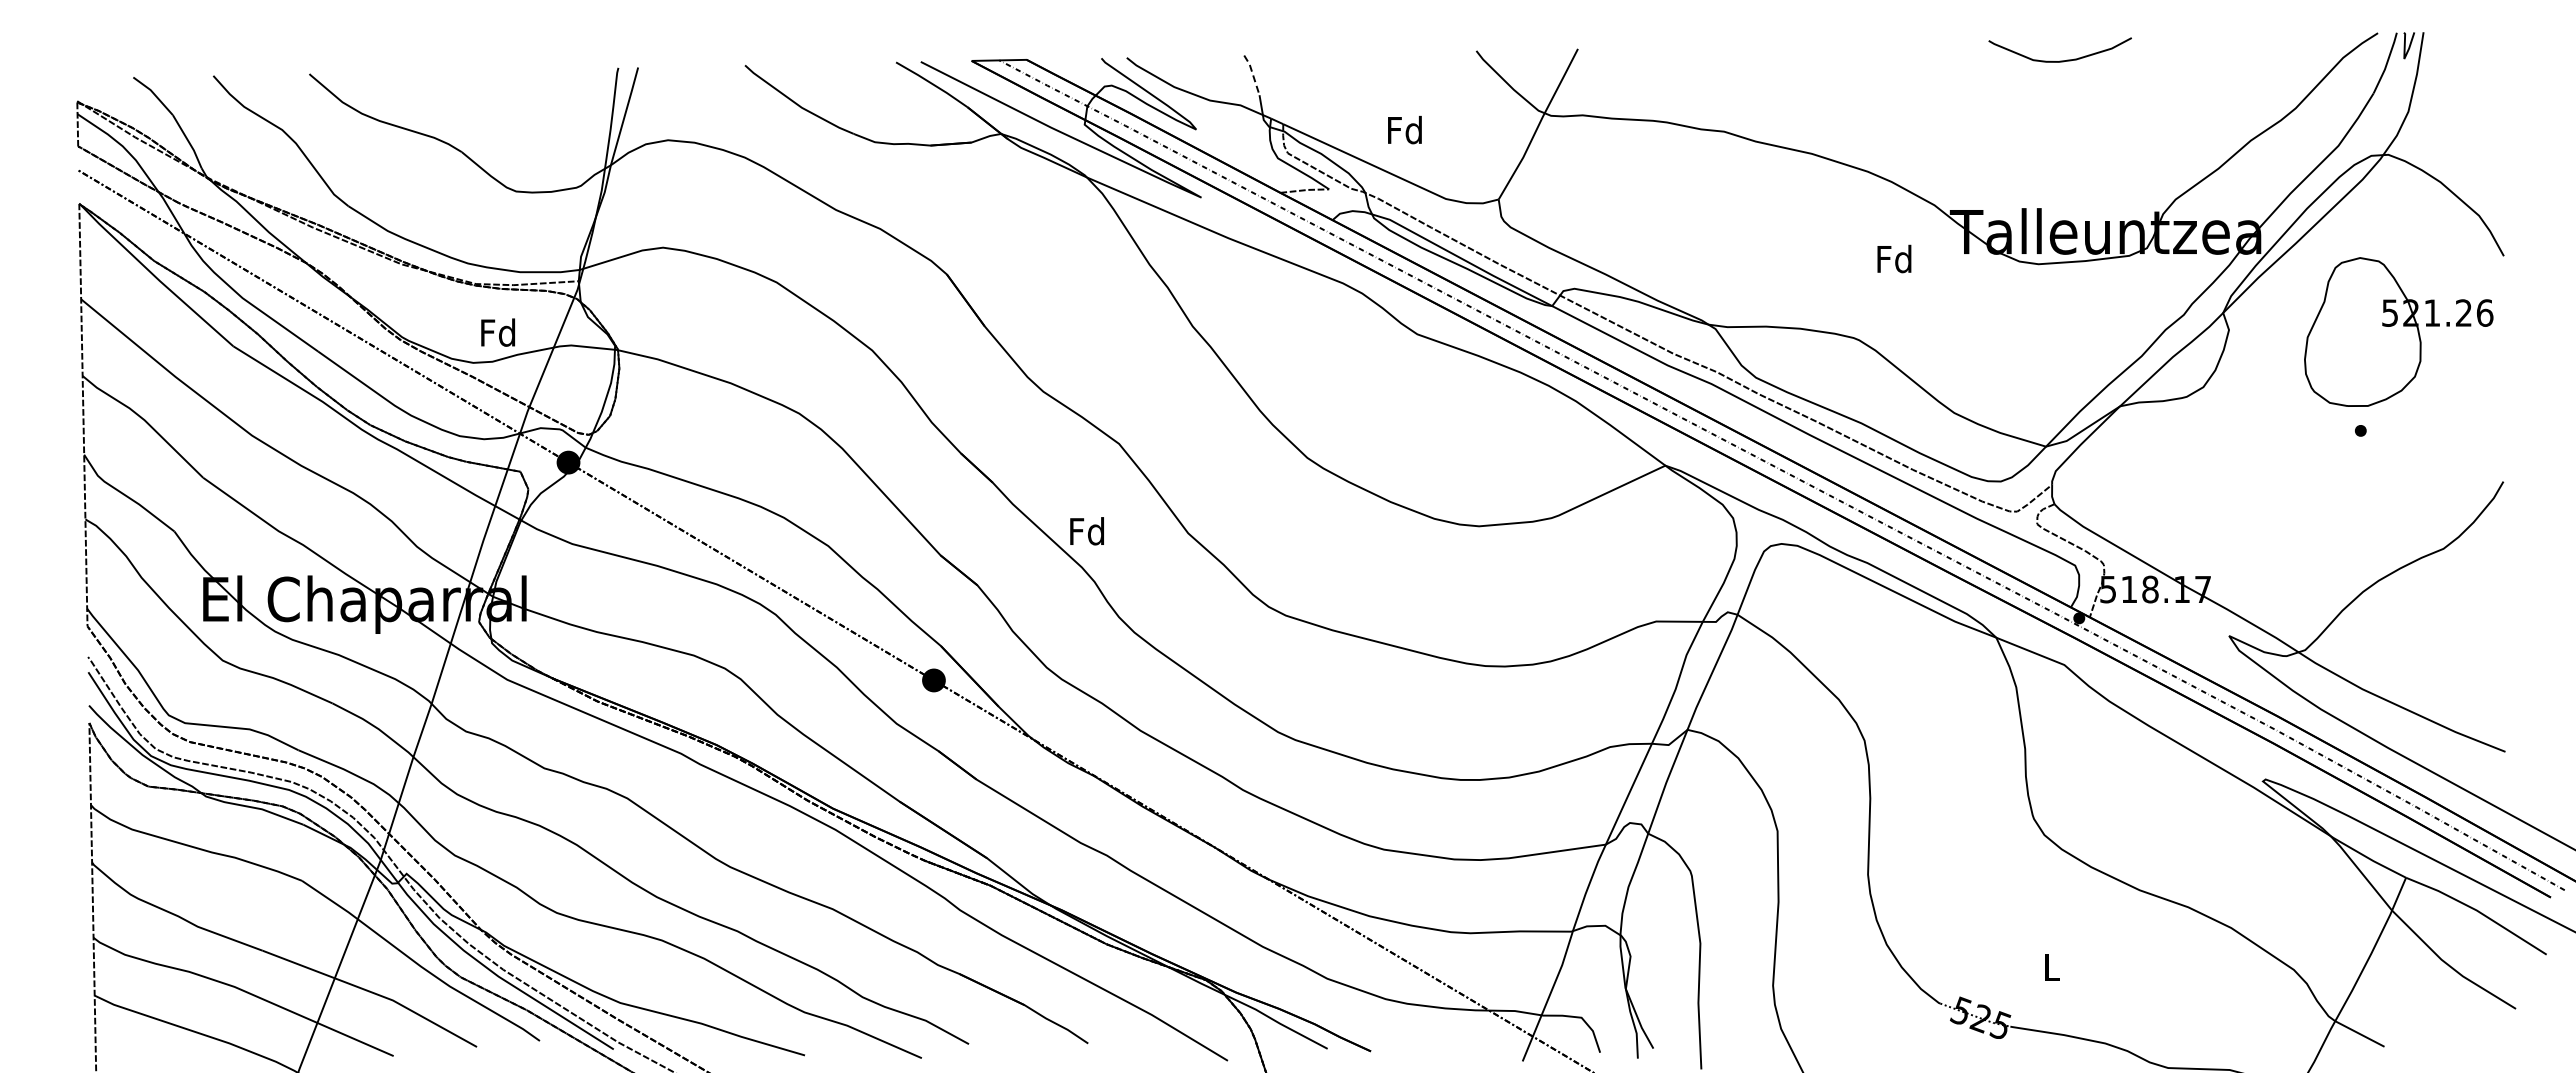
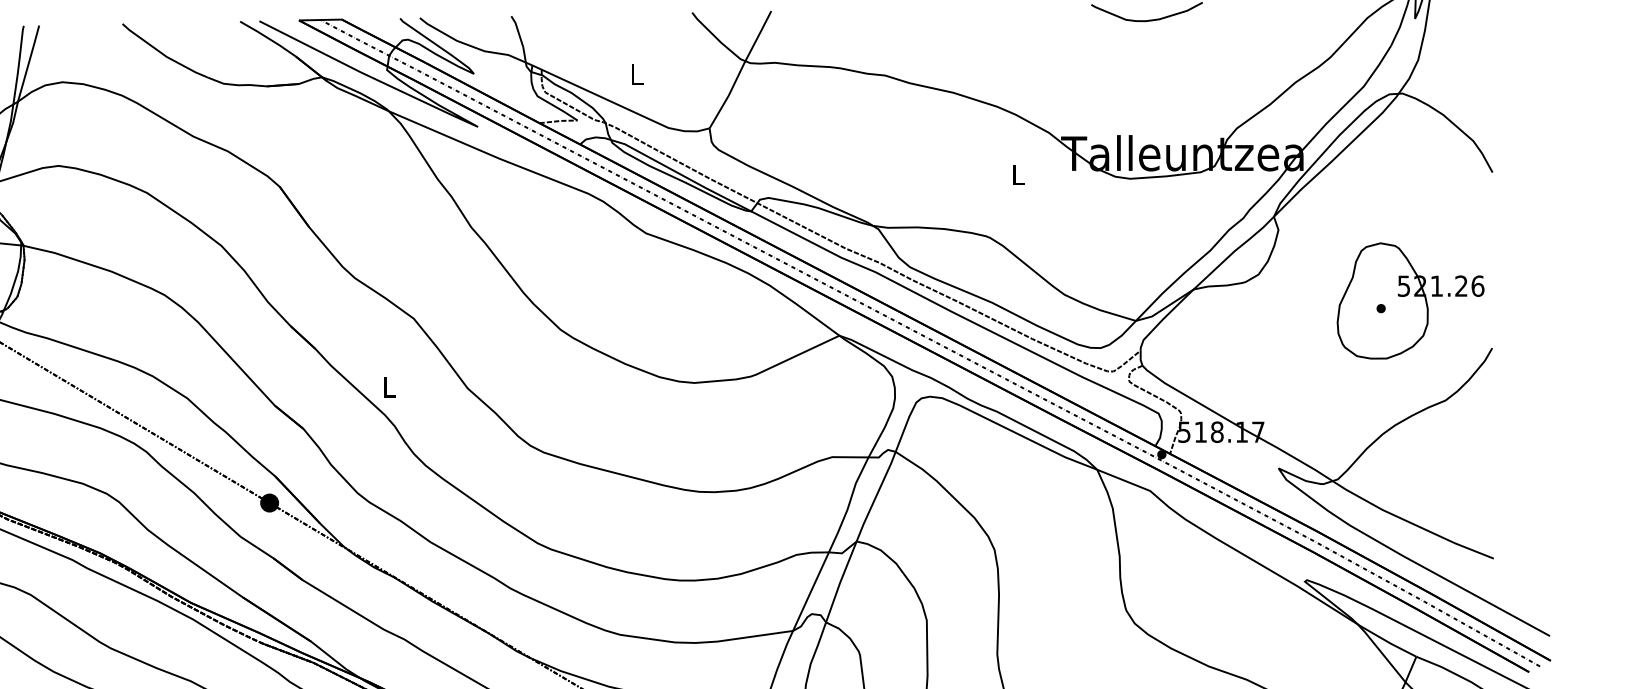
line: (1252, 74) -> (517, 31), dashed -> solid
text: (1404, 129) -> (636, 73), Fd -> L
text: (1894, 258) -> (1017, 174), Fd -> L
part: (2398, 331) -> (1410, 300), moved
text: (1086, 531) -> (388, 387), Fd -> L

